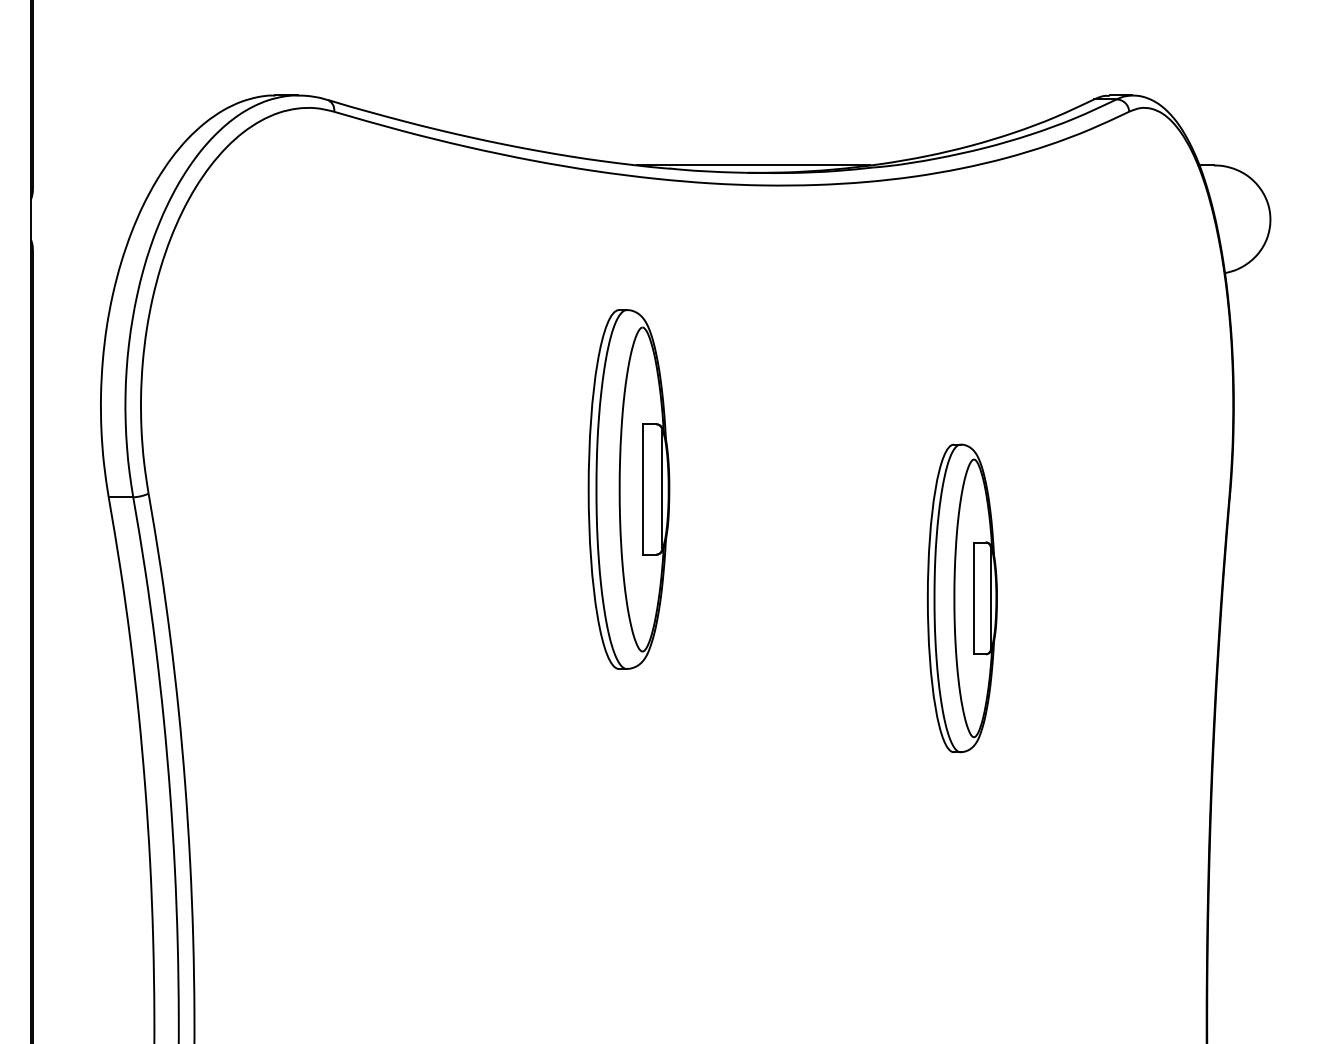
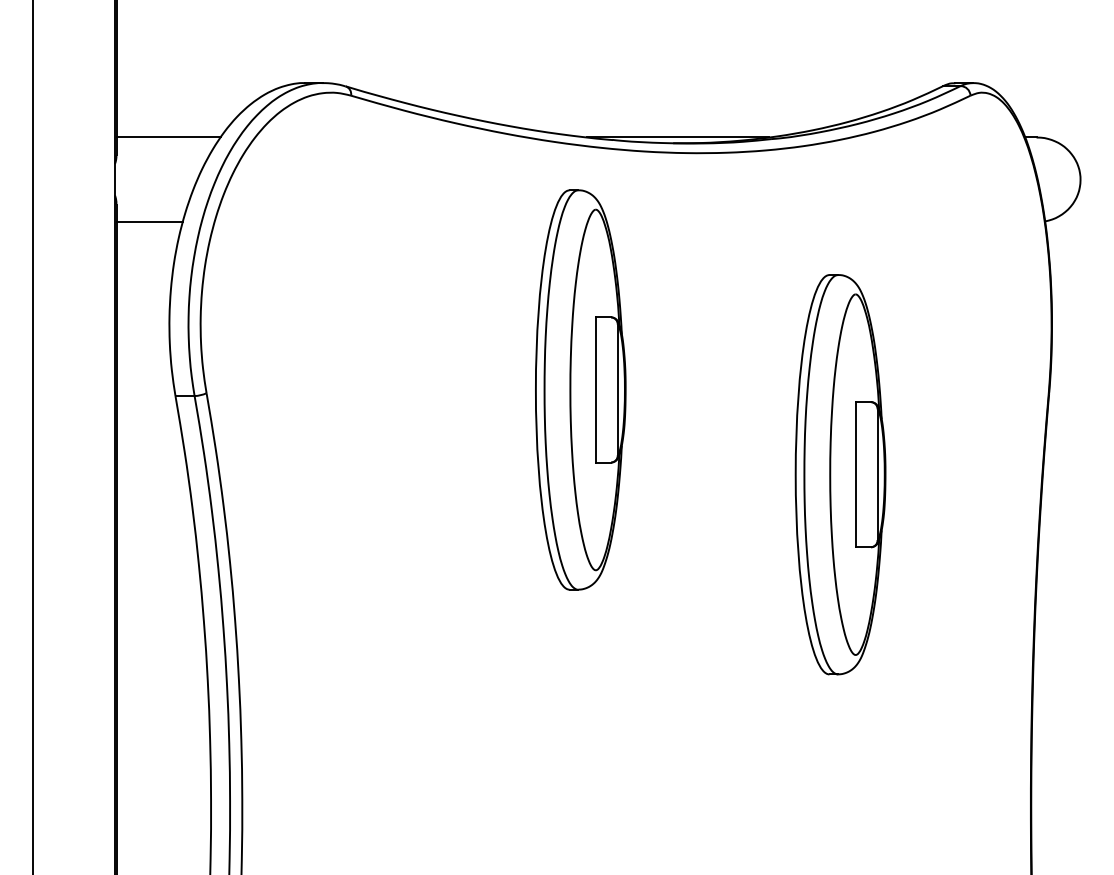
line: (99, 165) -> (168, 137), added
line: (75, 274) -> (149, 222), added
part: (628, 488) -> (580, 389), size x1.43
part: (962, 597) -> (840, 474), size x1.67

